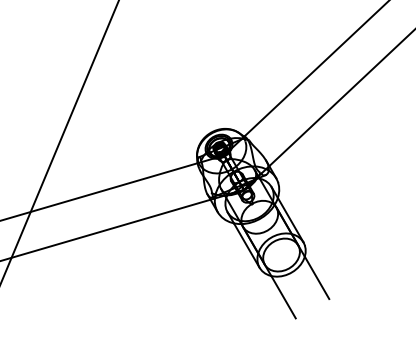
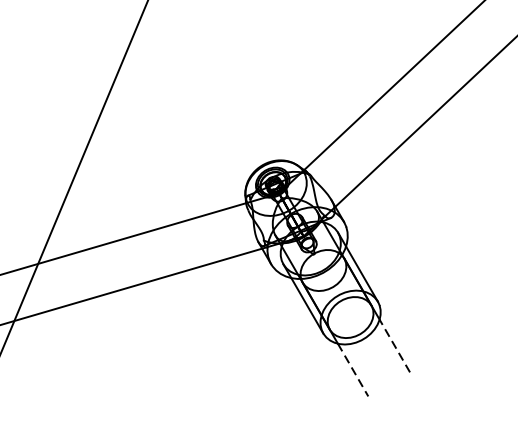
line: (316, 277) -> (394, 345), solid -> dashed
line: (283, 297) -> (353, 370), solid -> dashed

